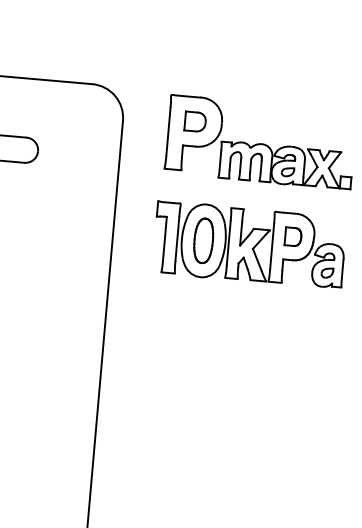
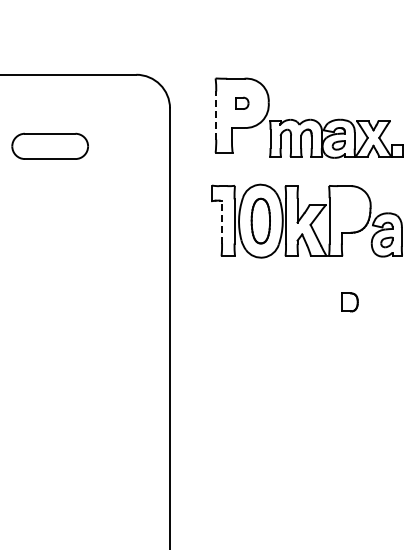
part: (195, 122) -> (242, 103), size x0.6
line: (168, 131) -> (216, 115), solid -> dashed
part: (292, 236) -> (349, 302), moved
line: (165, 237) -> (222, 221), solid -> dashed

